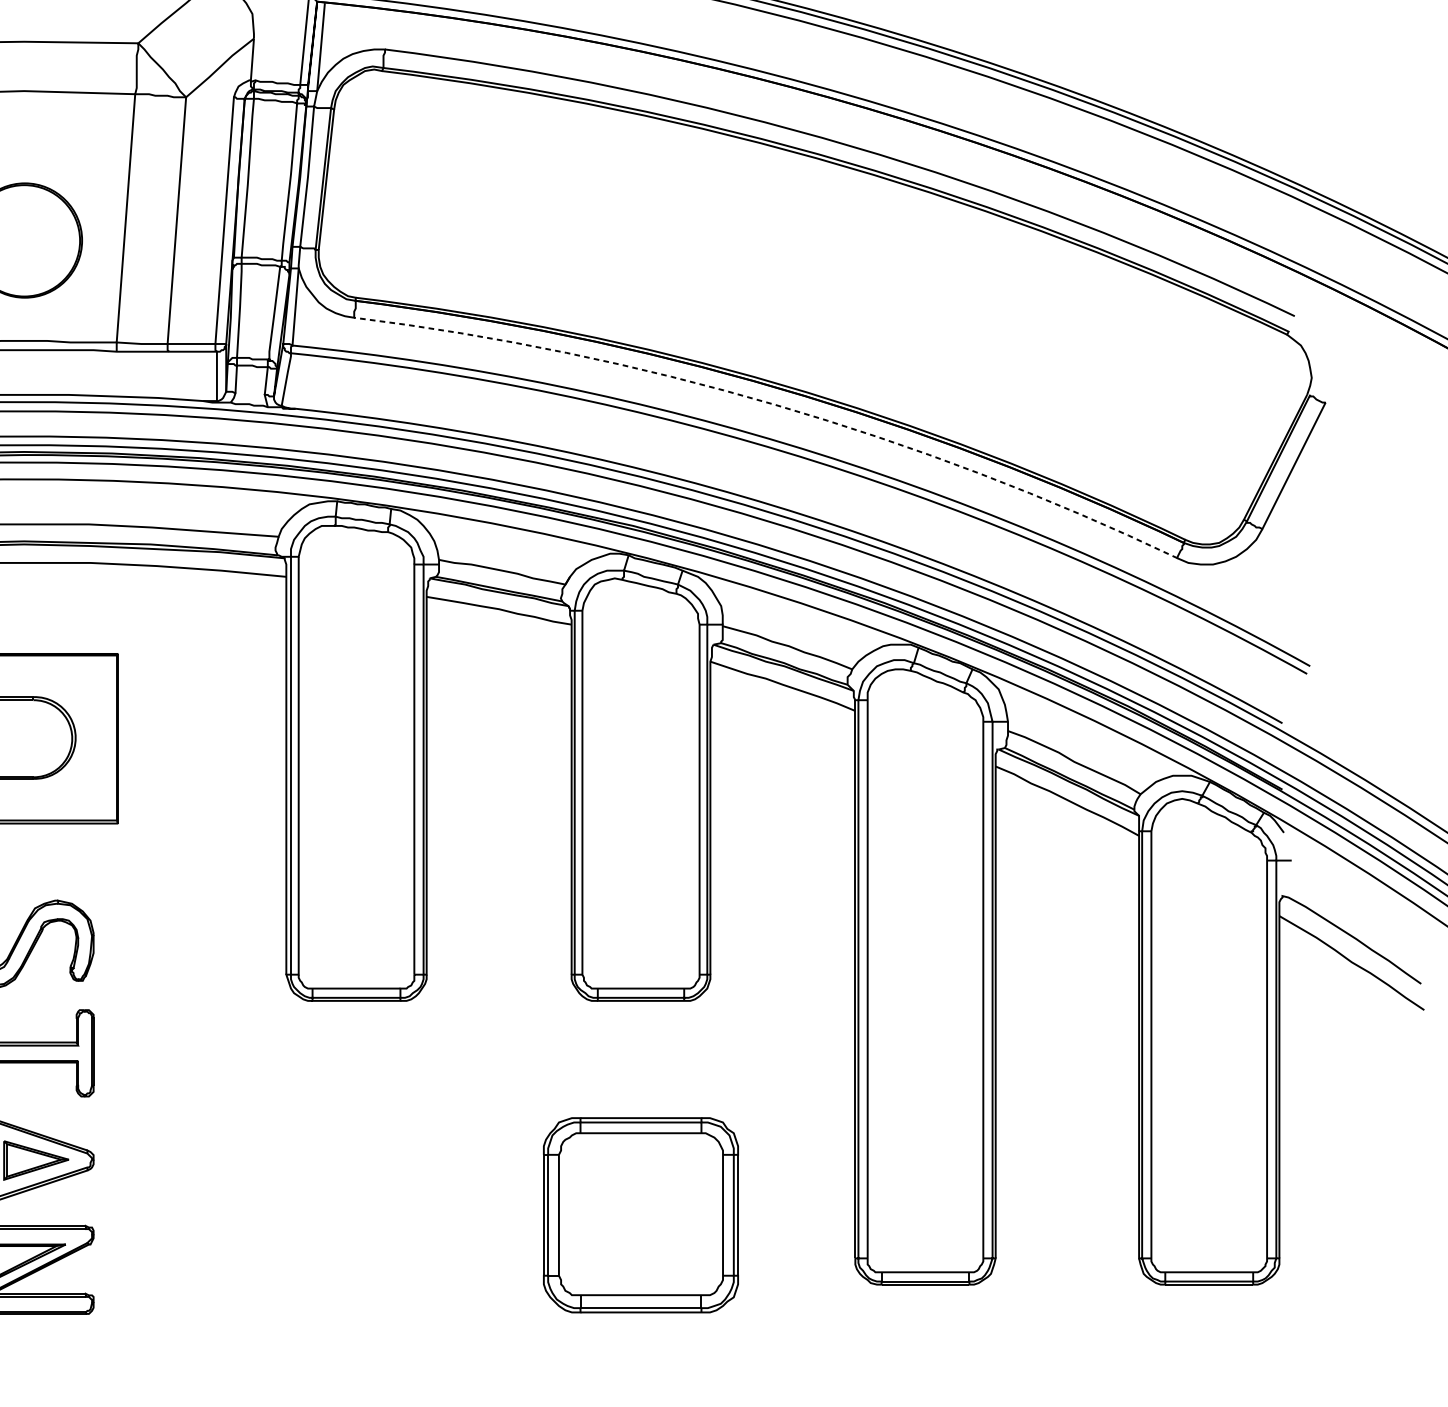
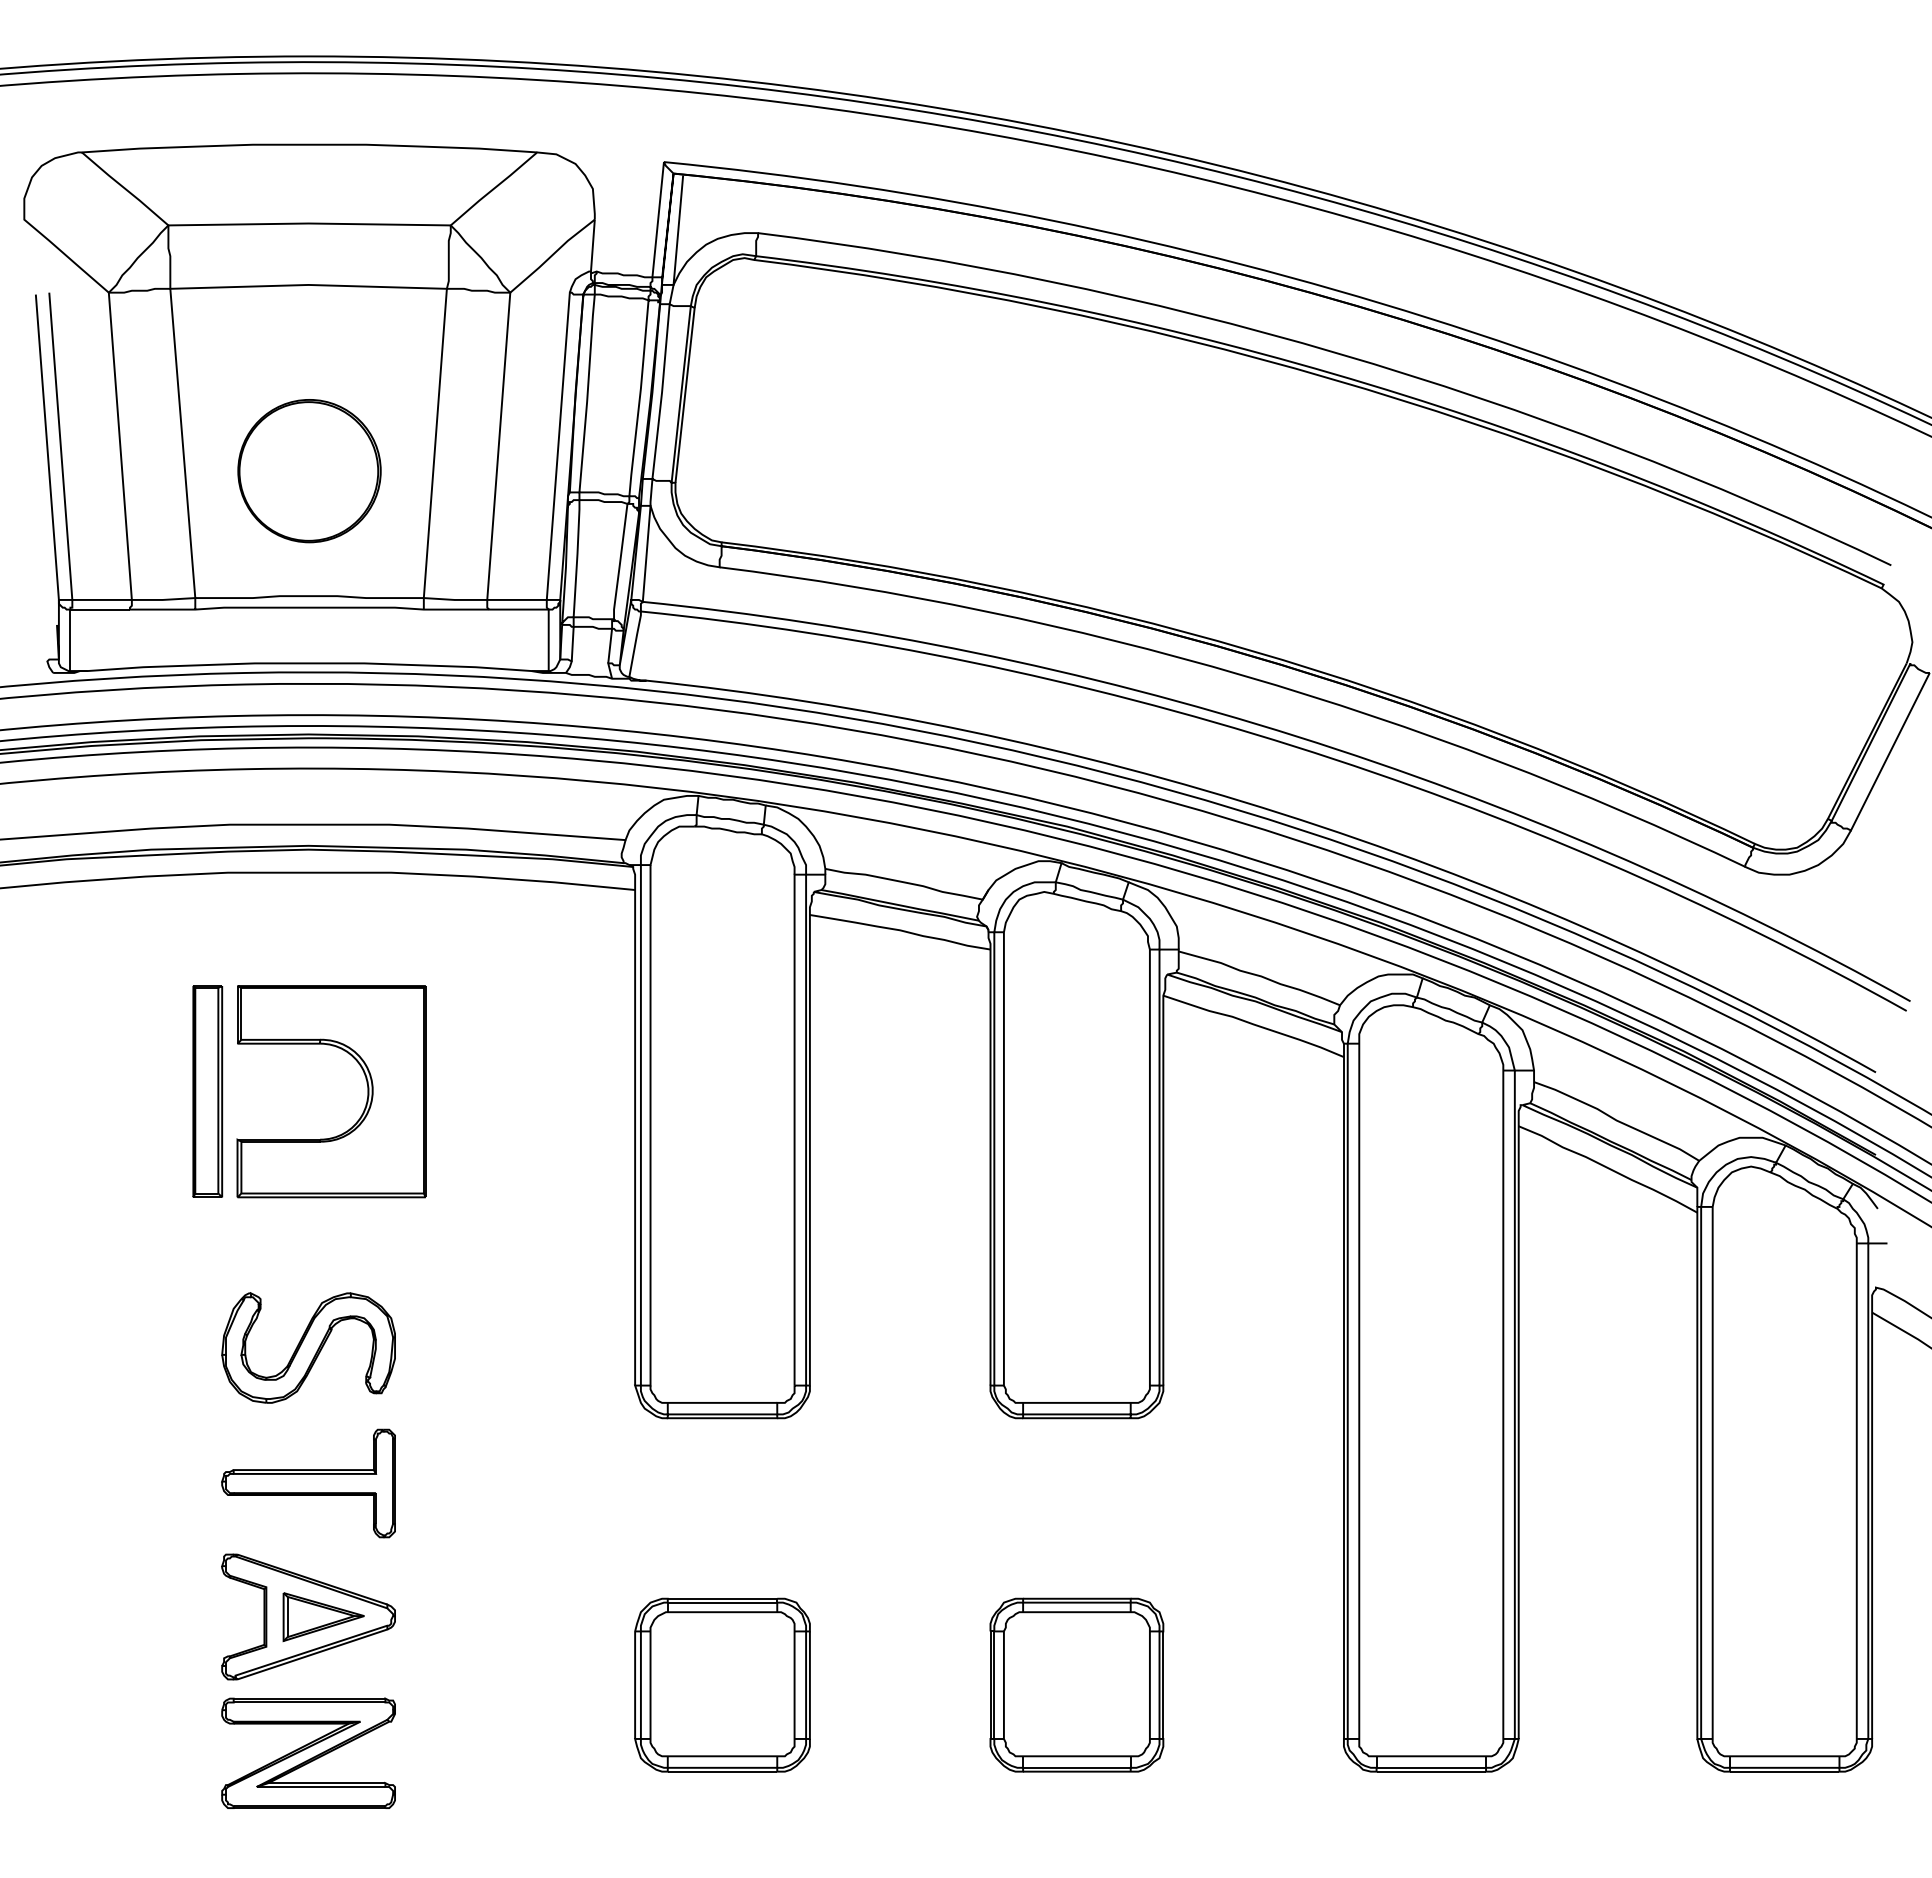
arc: (775, 404) -> (1244, 675), dashed -> solid
part: (356, 1214) -> (722, 1684), added
part: (640, 1214) -> (1076, 1684), size x0.71

